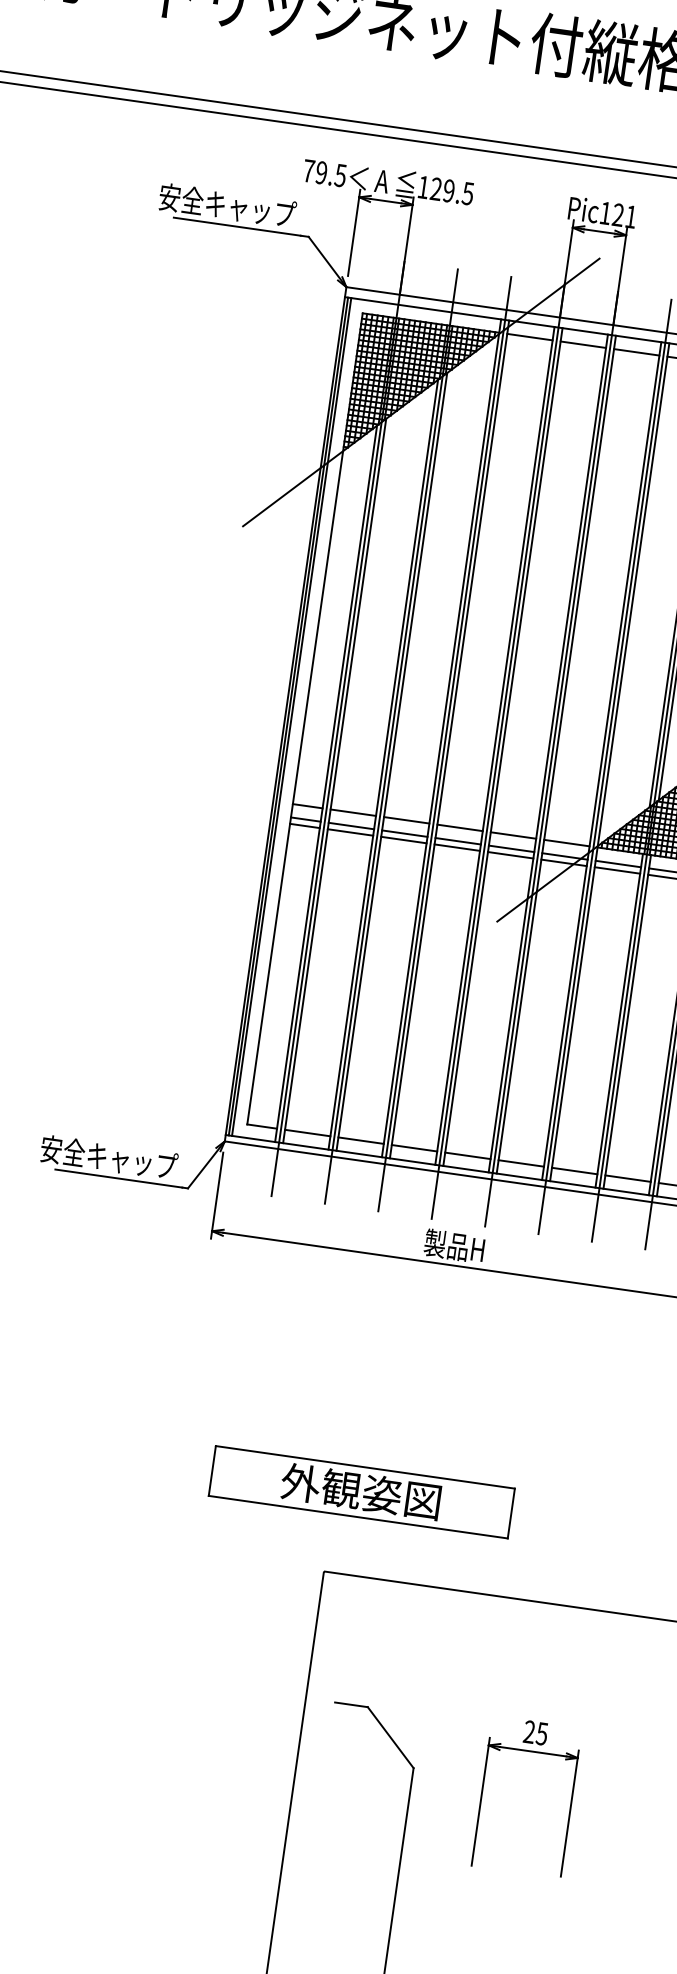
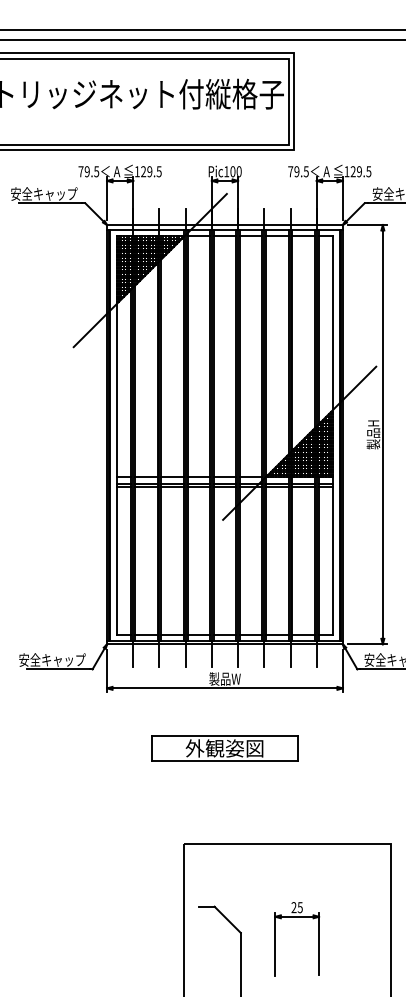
text: (623, 215) -> (235, 171), Pic121 -> Pic100
text: (454, 1245) -> (224, 678), 製品H -> 製品W
part: (360, 1491) -> (224, 748), moved

